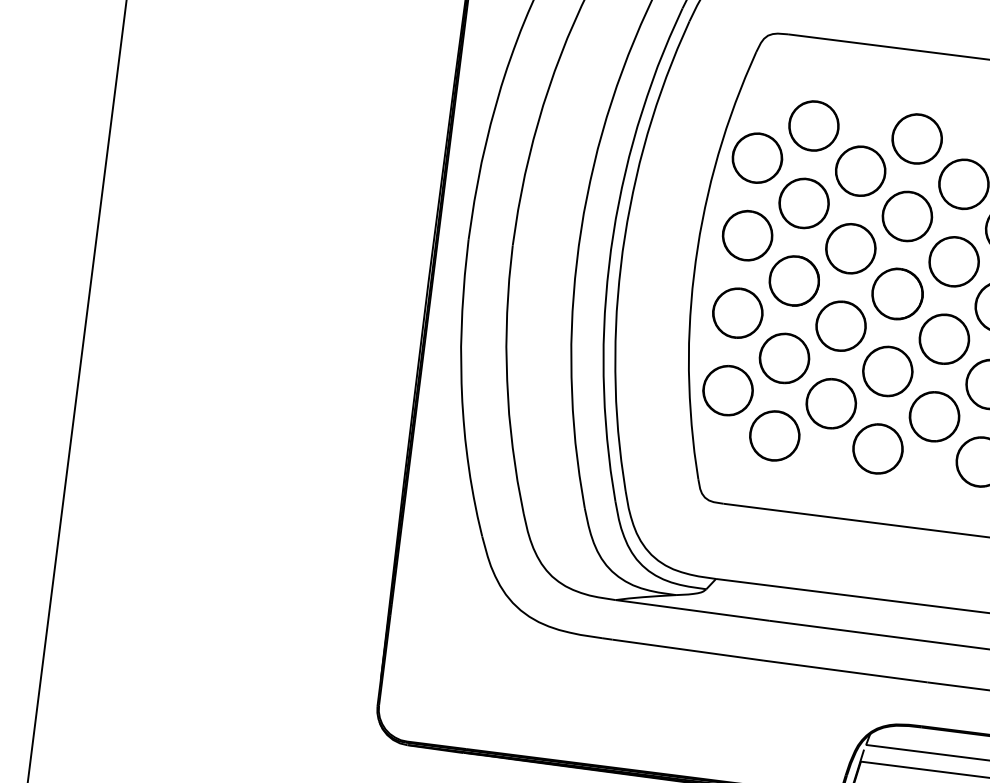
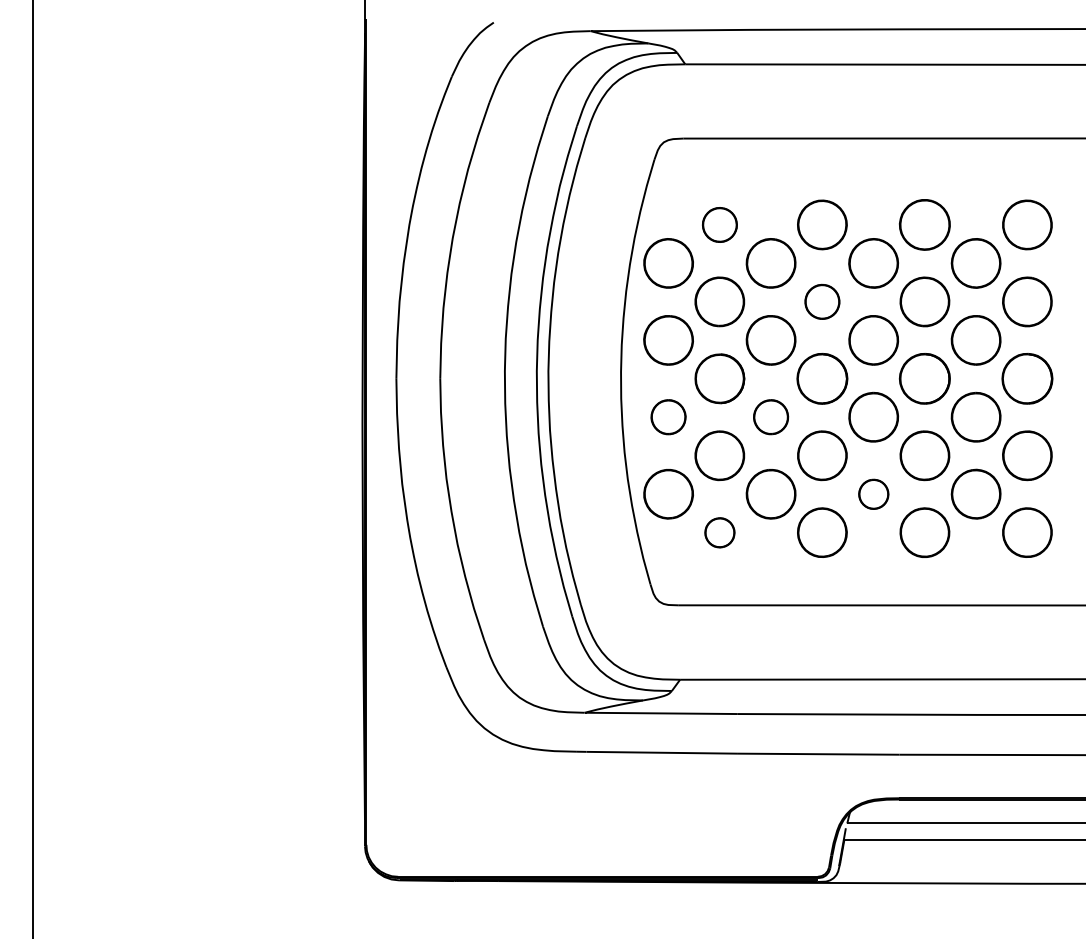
part: (813, 125) -> (719, 224), size x0.7
part: (907, 216) -> (822, 301), size x0.7
part: (737, 312) -> (668, 416), size x0.7
part: (840, 325) -> (770, 416), size x0.7
part: (934, 417) -> (873, 494), size x0.6
part: (774, 435) -> (719, 532), size x0.6

